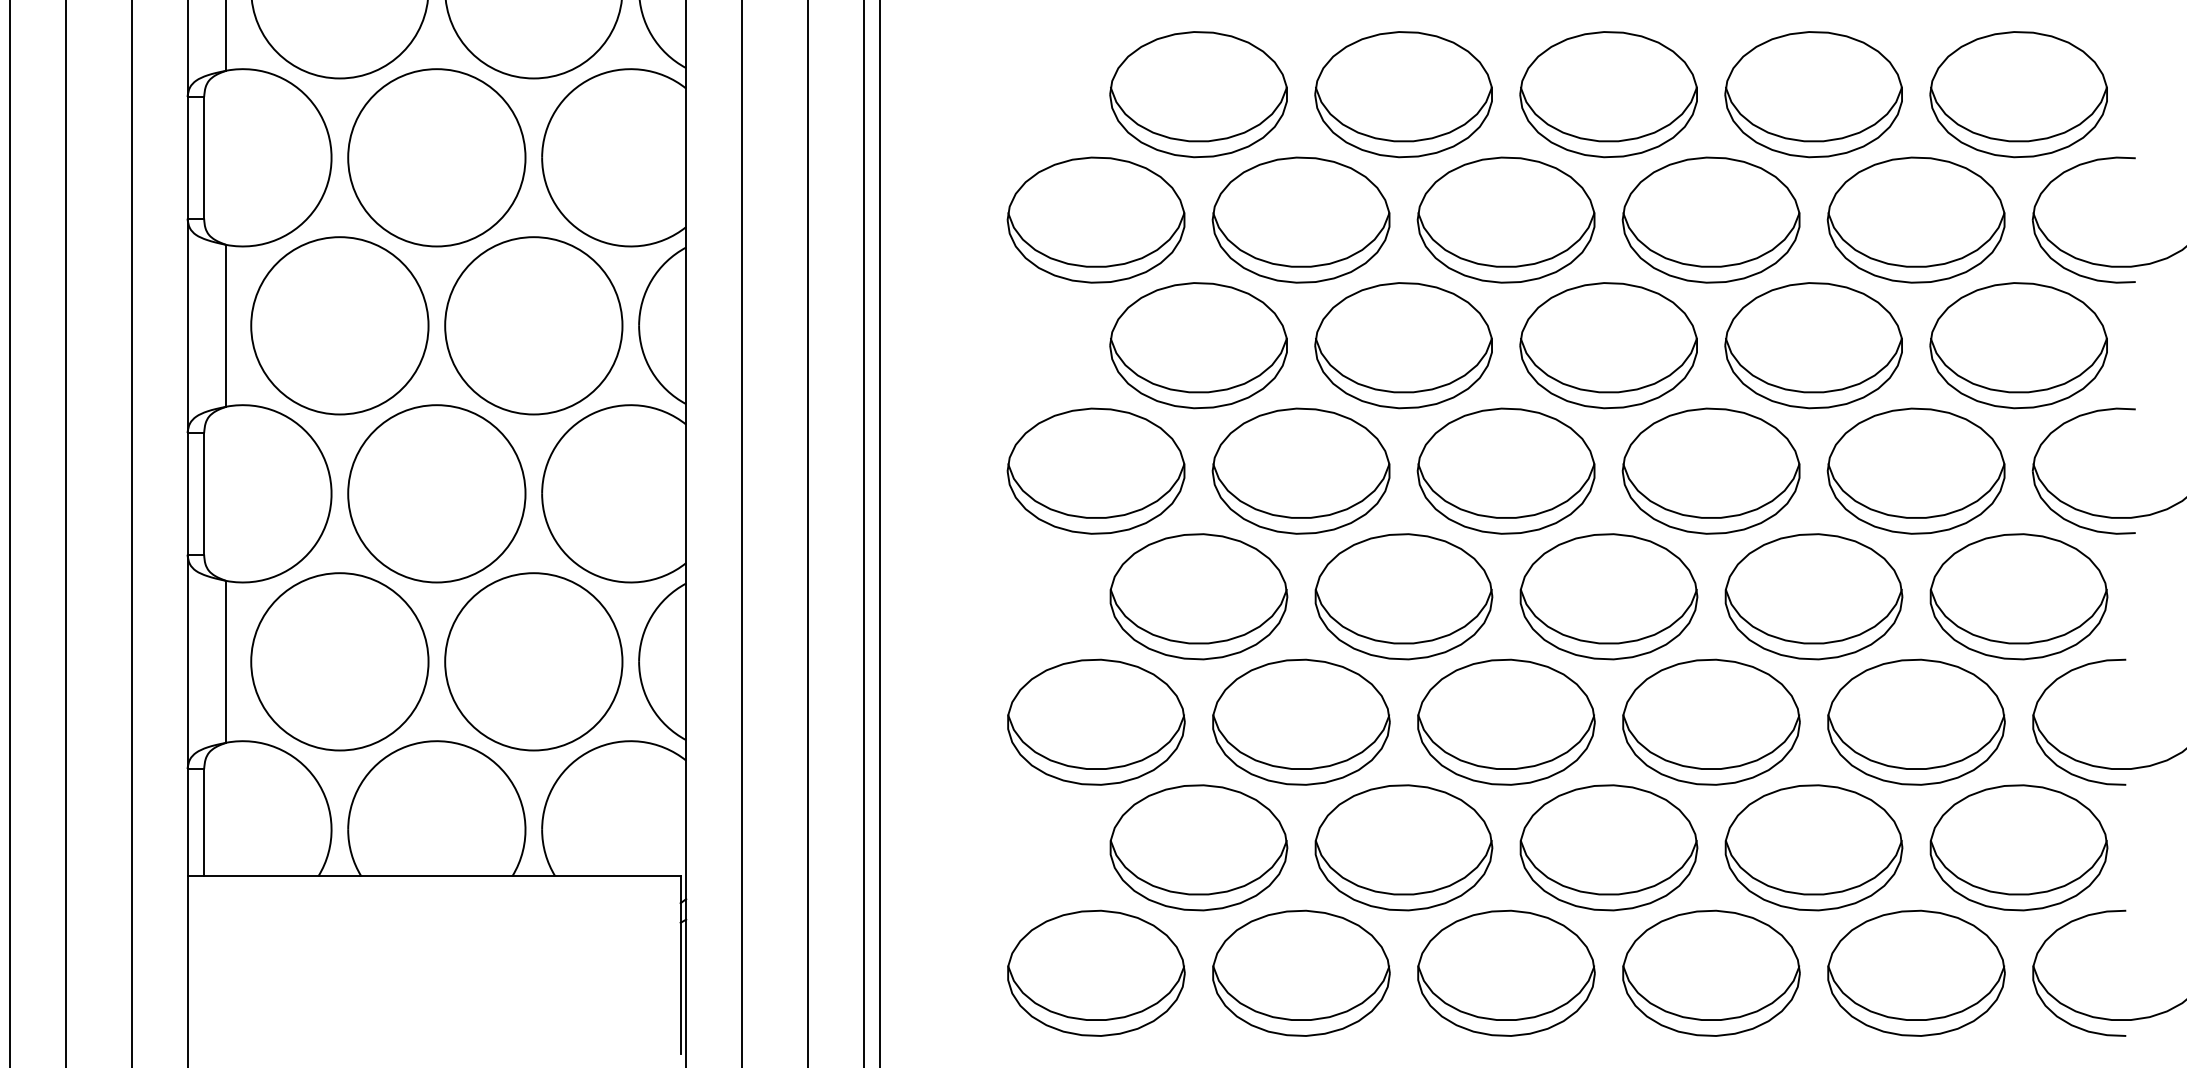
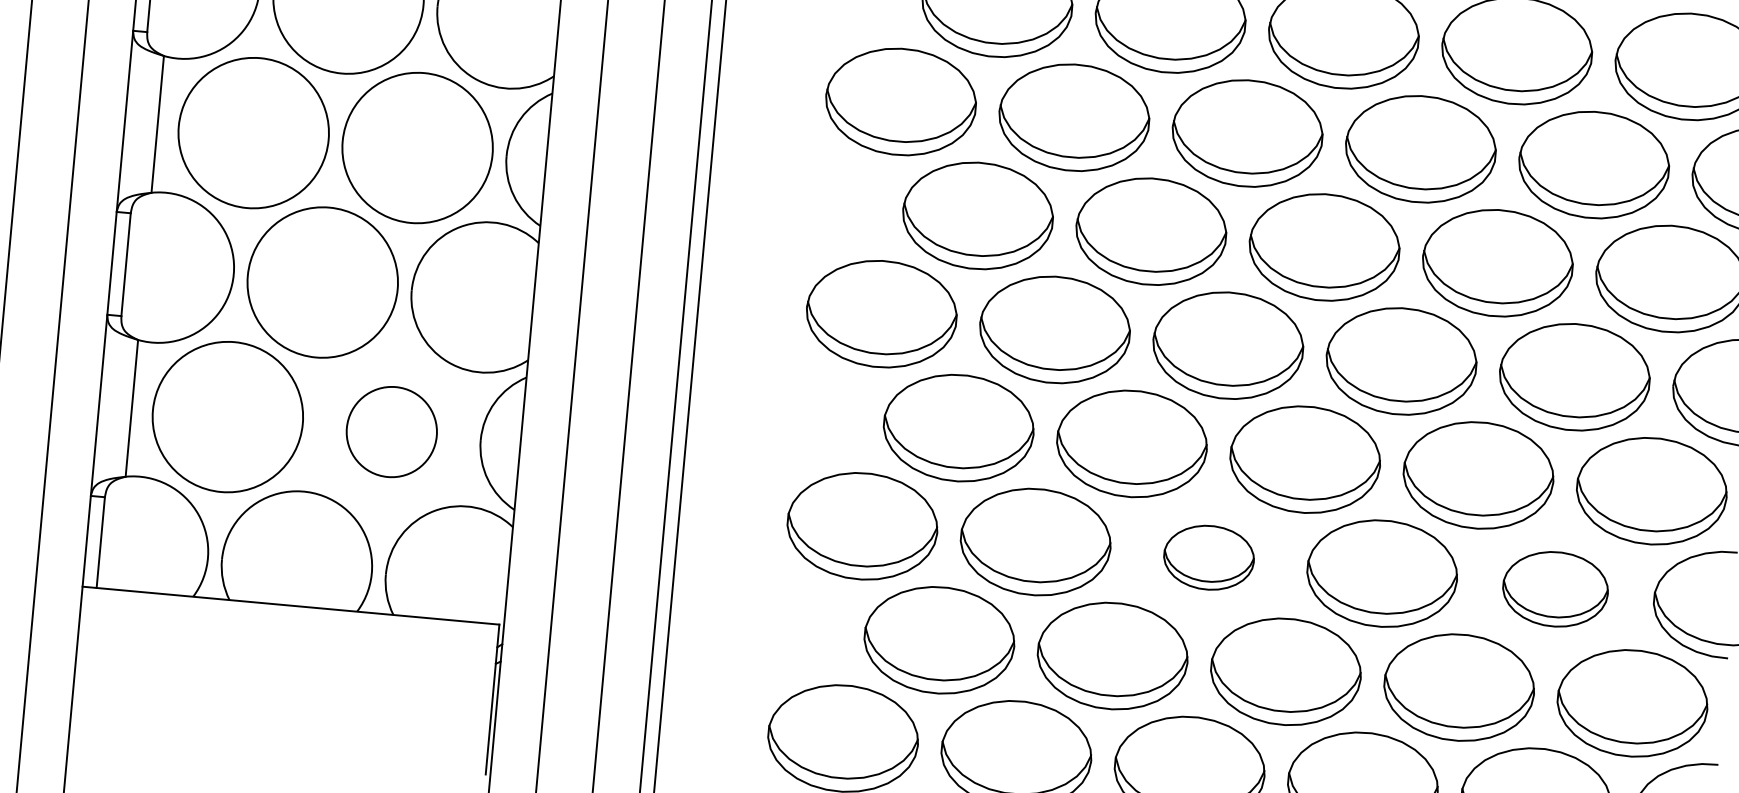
circle: (533, 661) -> (391, 431), size x0.6
part: (1506, 721) -> (1209, 557), size x0.6
part: (1916, 721) -> (1555, 588), size x0.7

